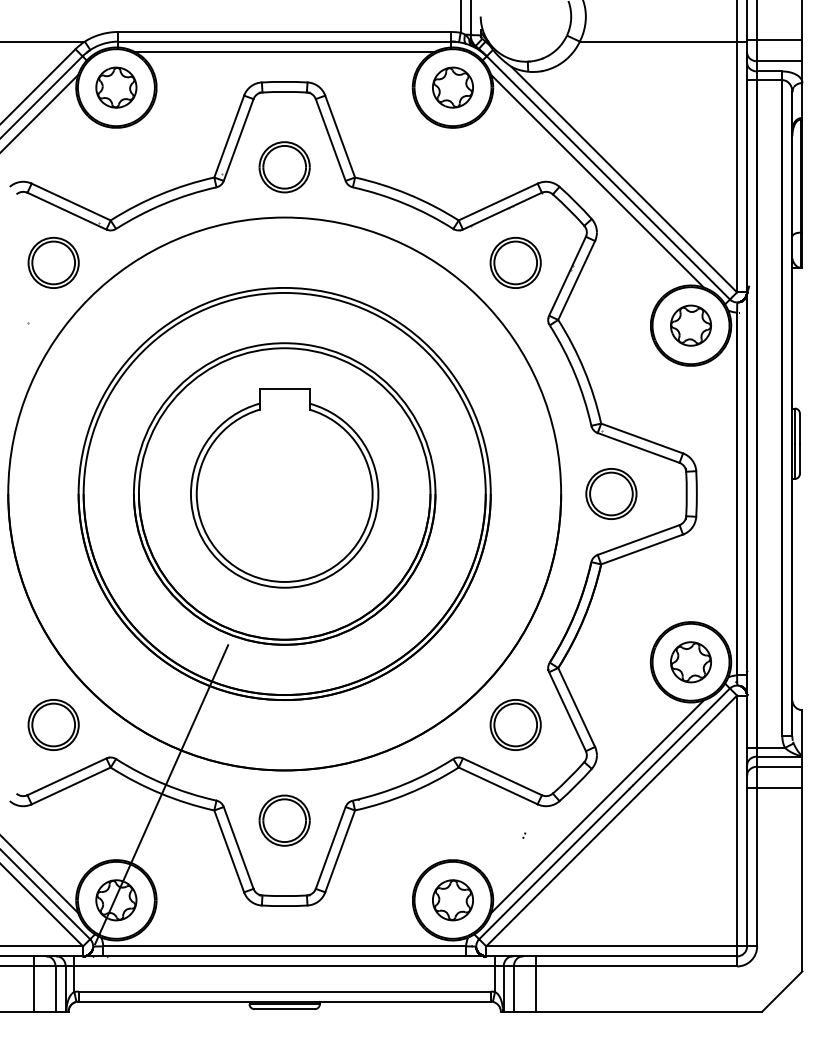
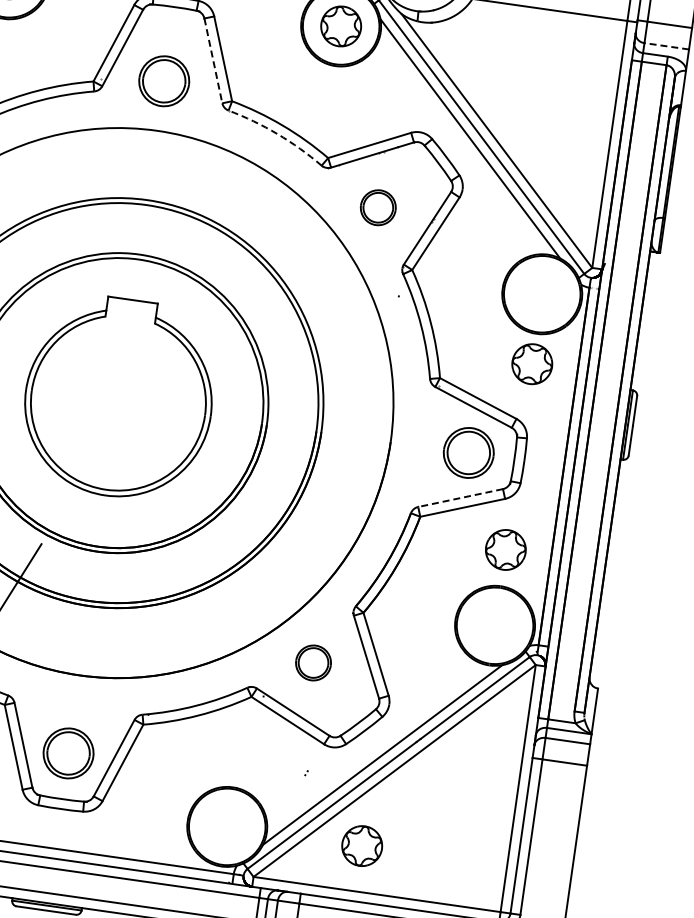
line: (779, 61) -> (666, 46), solid -> dashed
line: (330, 140) -> (213, 61), solid -> dashed
arc: (404, 203) -> (277, 133), solid -> dashed
part: (515, 262) -> (378, 207), size x0.7
part: (690, 325) -> (531, 363), moved
part: (611, 493) -> (468, 452), moved
line: (638, 540) -> (460, 498), solid -> dashed
part: (690, 662) -> (505, 550), moved
part: (515, 724) -> (313, 662), size x0.7
part: (284, 820) -> (68, 753), moved
part: (452, 900) -> (361, 846), moved

